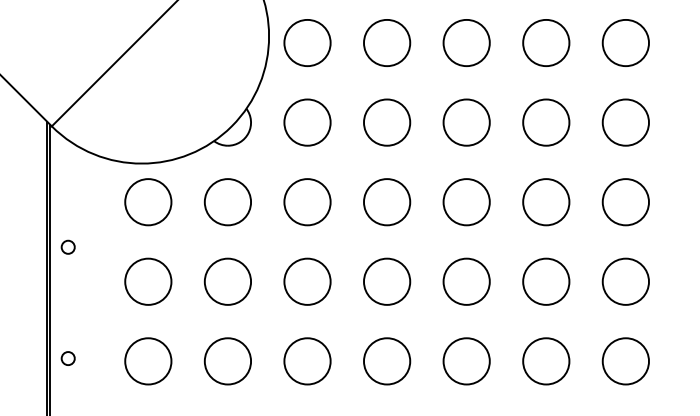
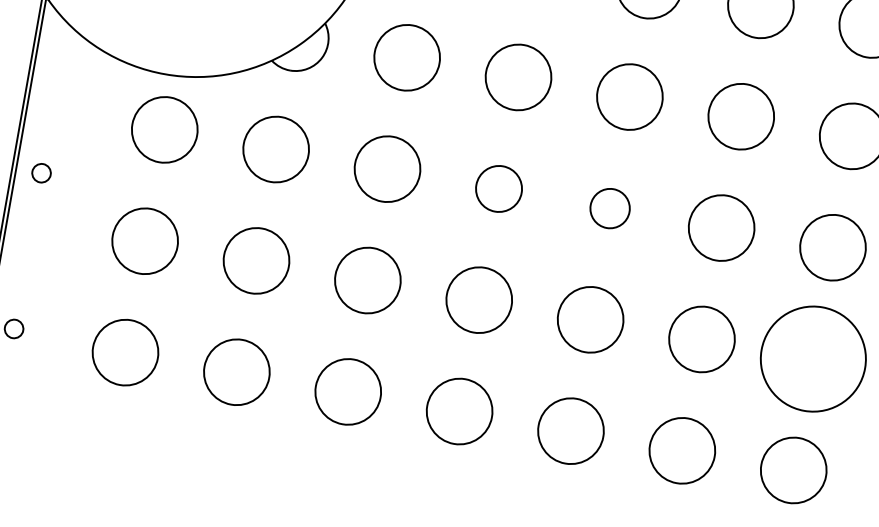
circle: (387, 202) -> (499, 189), size x0.7
circle: (466, 202) -> (609, 208), size x0.6
circle: (625, 281) -> (812, 358), size x1.6

